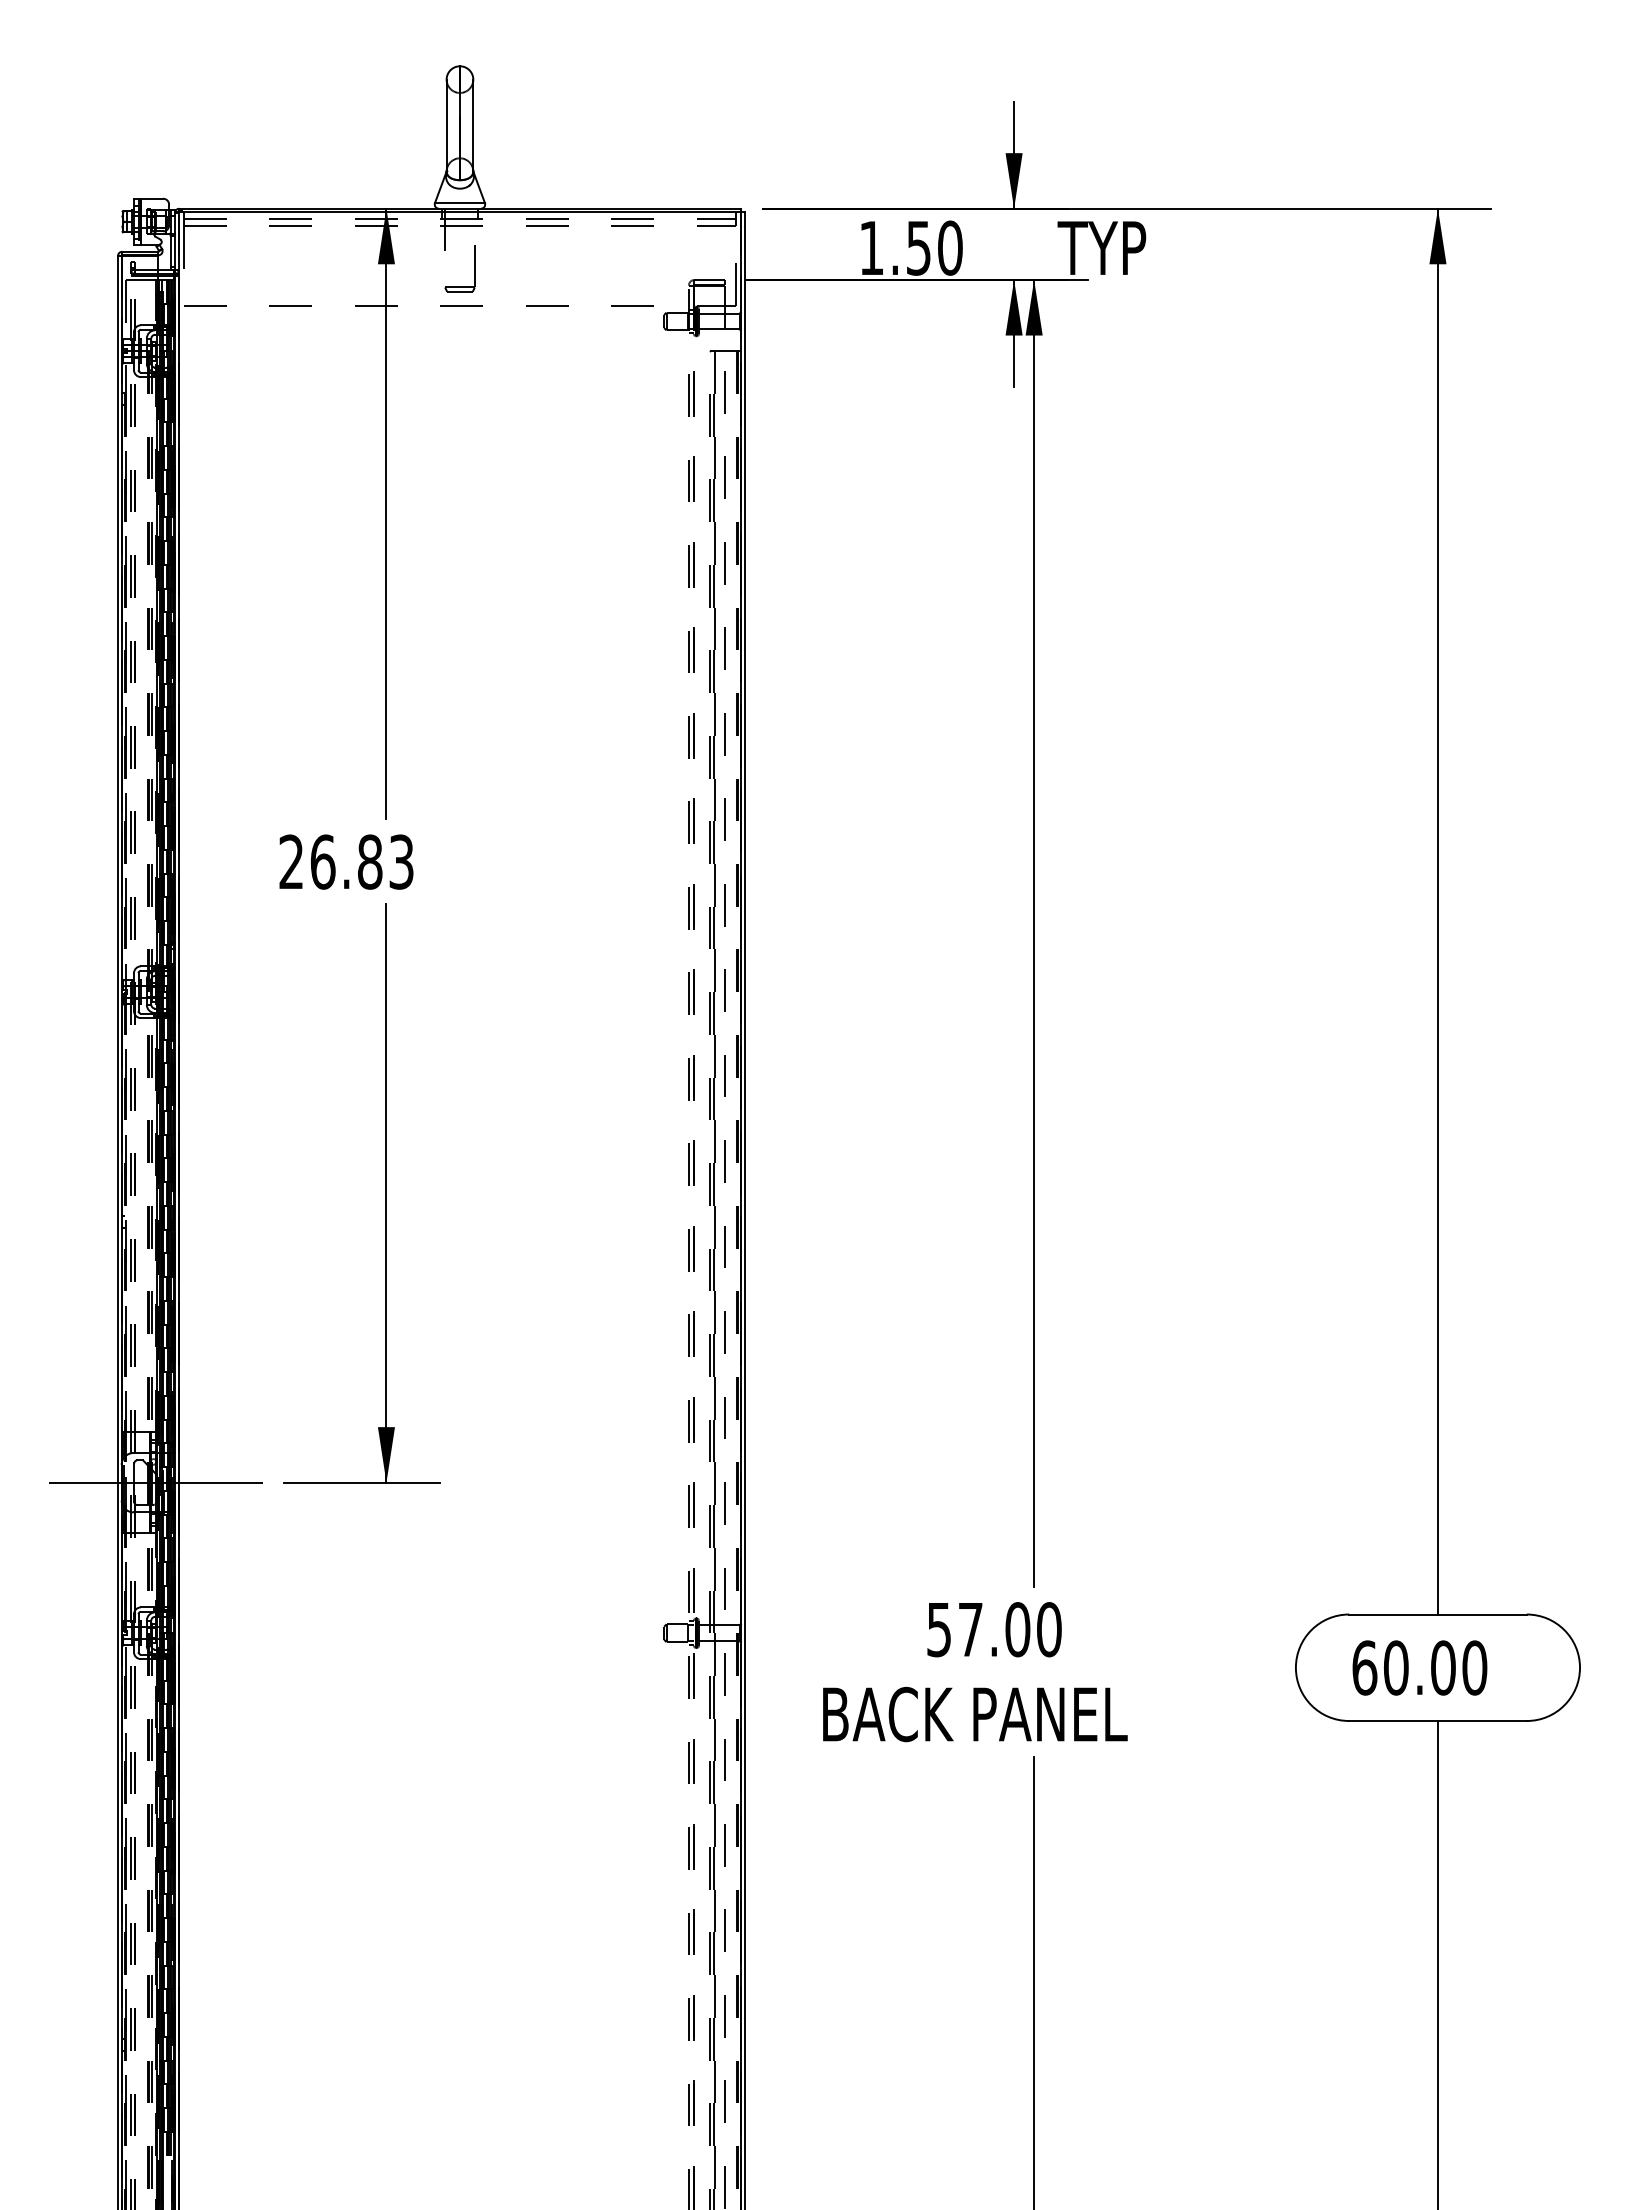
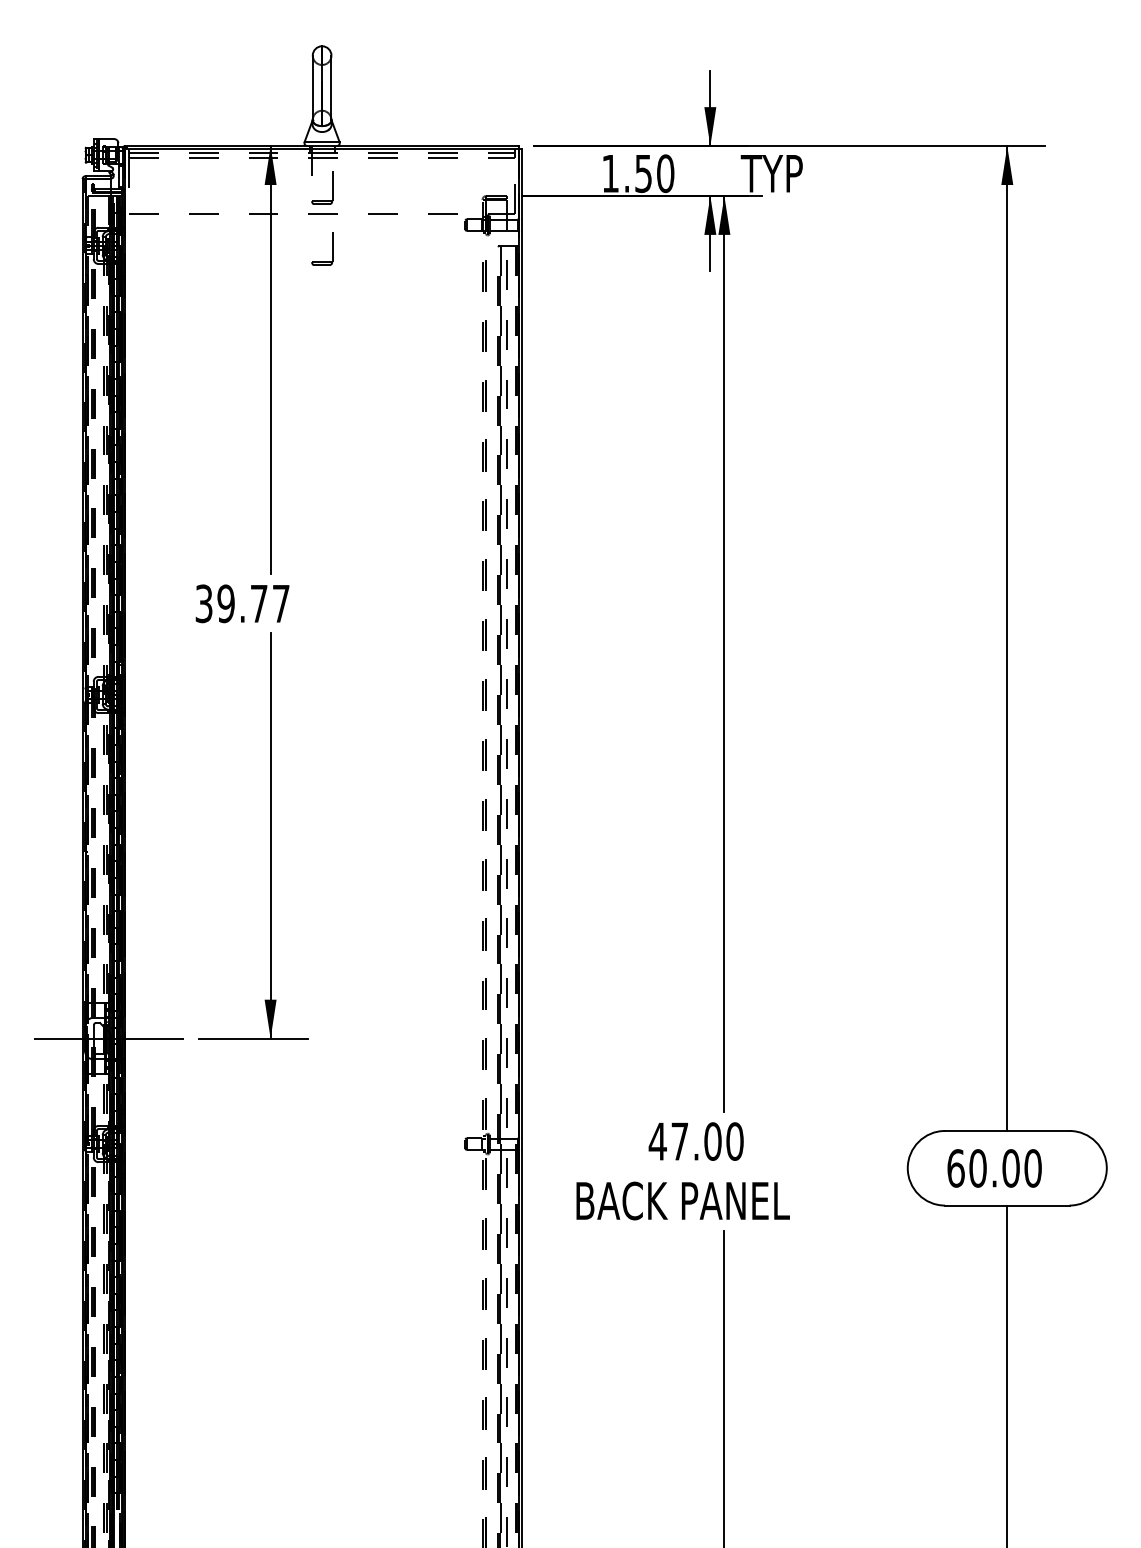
part: (474, 355) -> (332, 248), added
text: (346, 861) -> (242, 603), 26.83 -> 39.77
text: (939, 1630) -> (658, 1142), 57.00 -> 47.00

